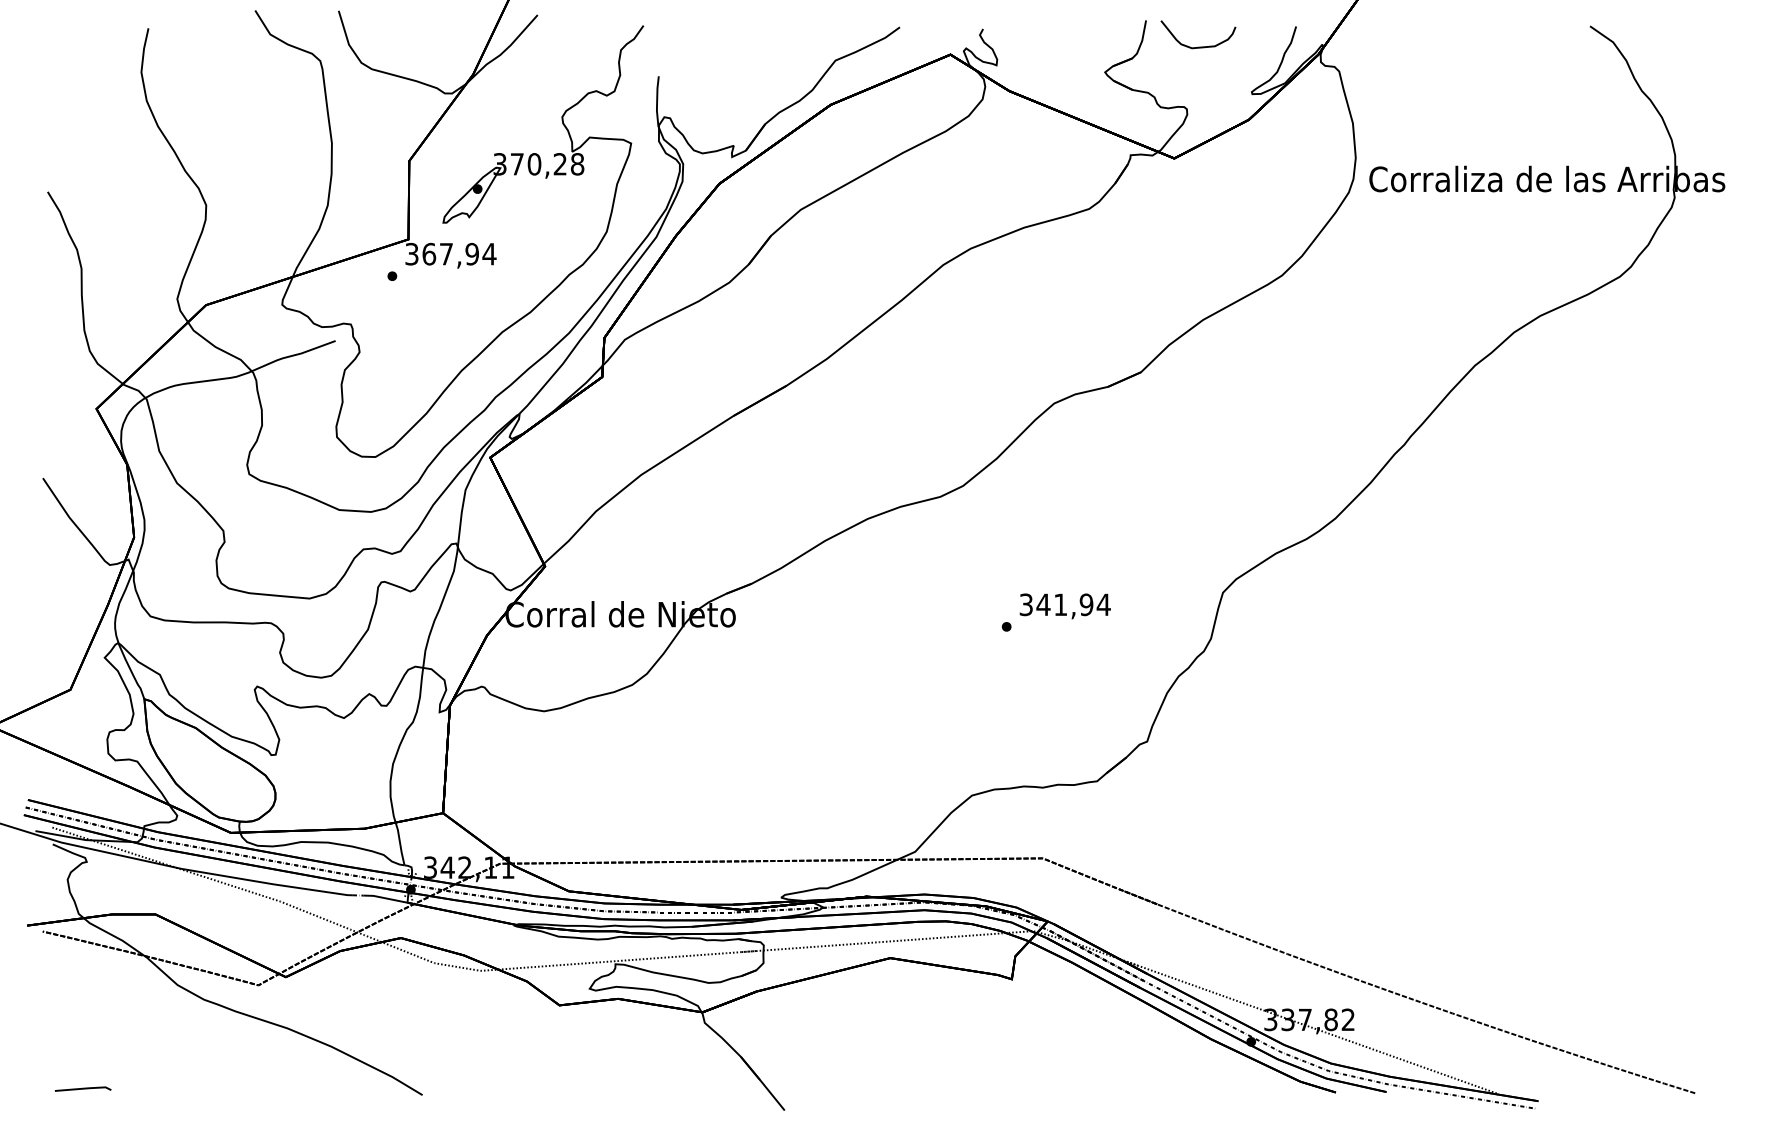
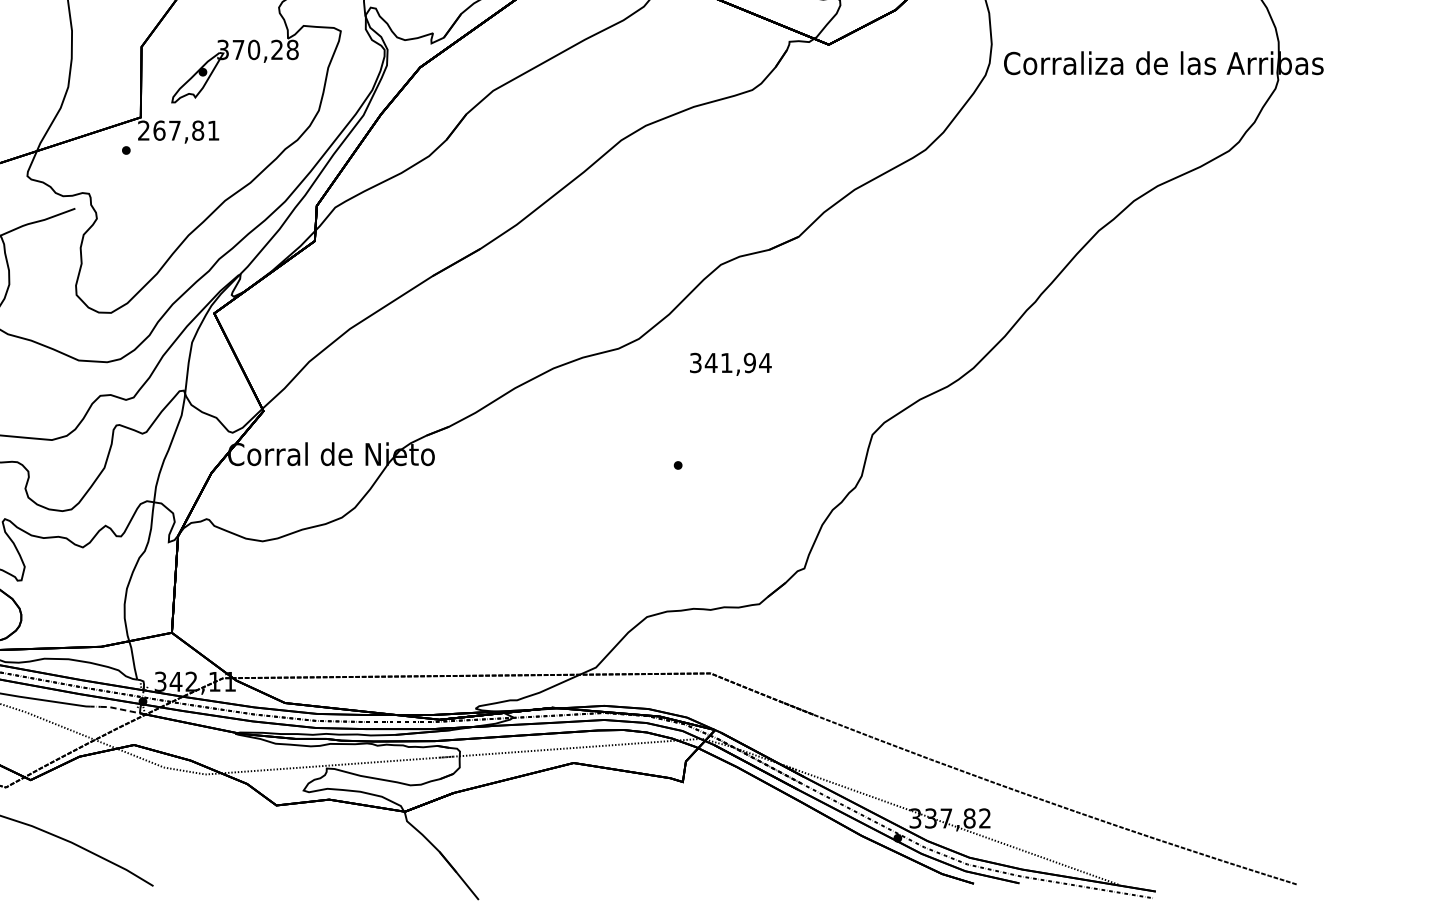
text: (450, 254) -> (178, 130), 367,94 -> 267,81
text: (1064, 606) -> (730, 364), moved
line: (385, 898) -> (120, 709), solid -> dashed

